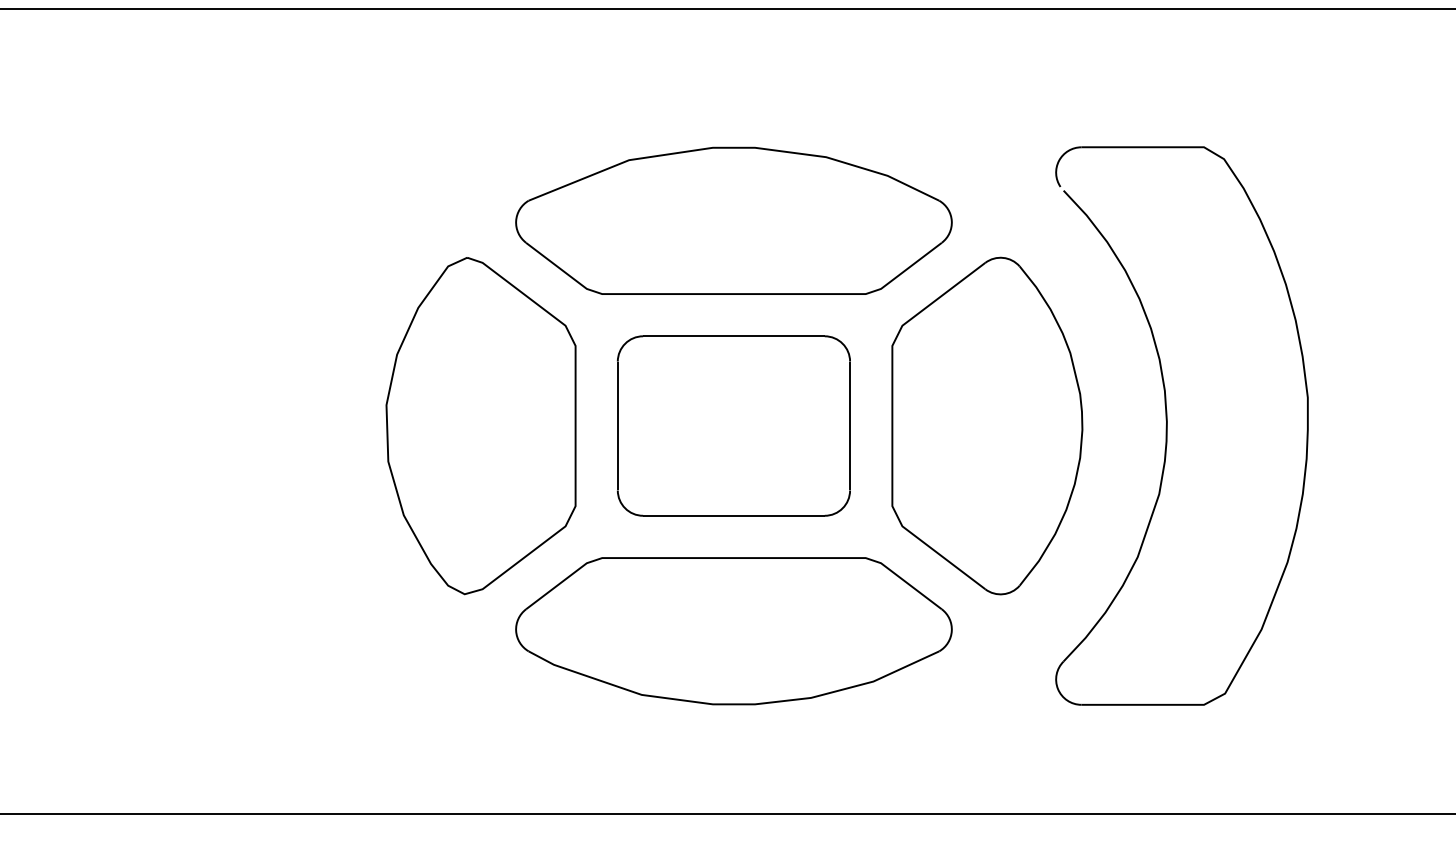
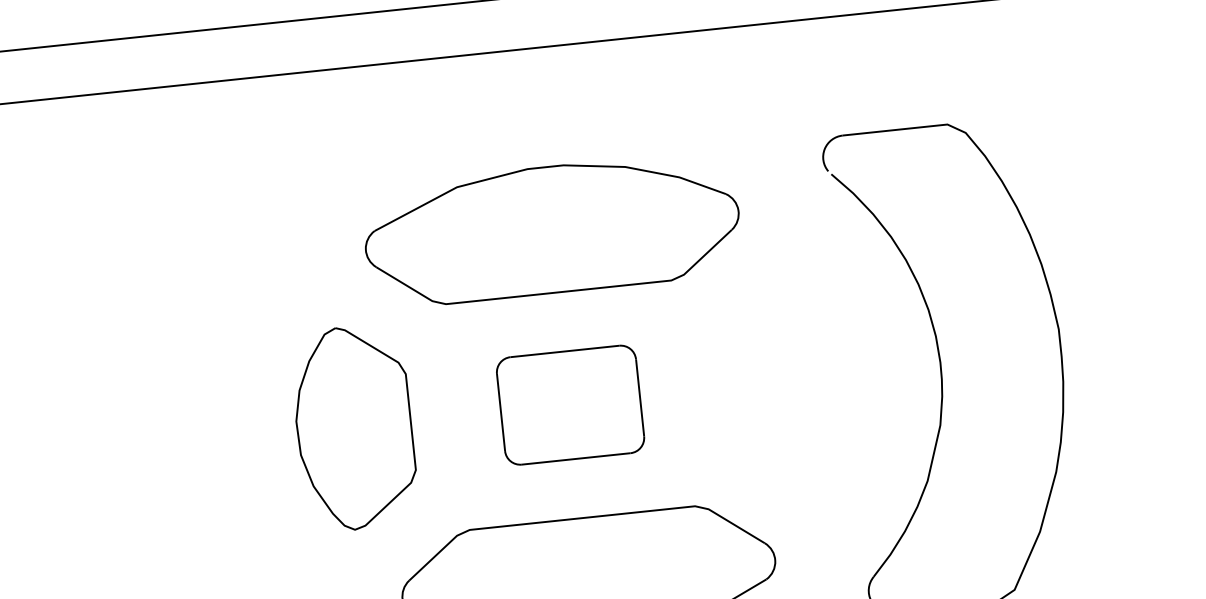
part: (733, 425) -> (570, 404), size x0.7
part: (987, 425) -> (787, 381), removed
part: (480, 426) -> (353, 428), size x0.7

